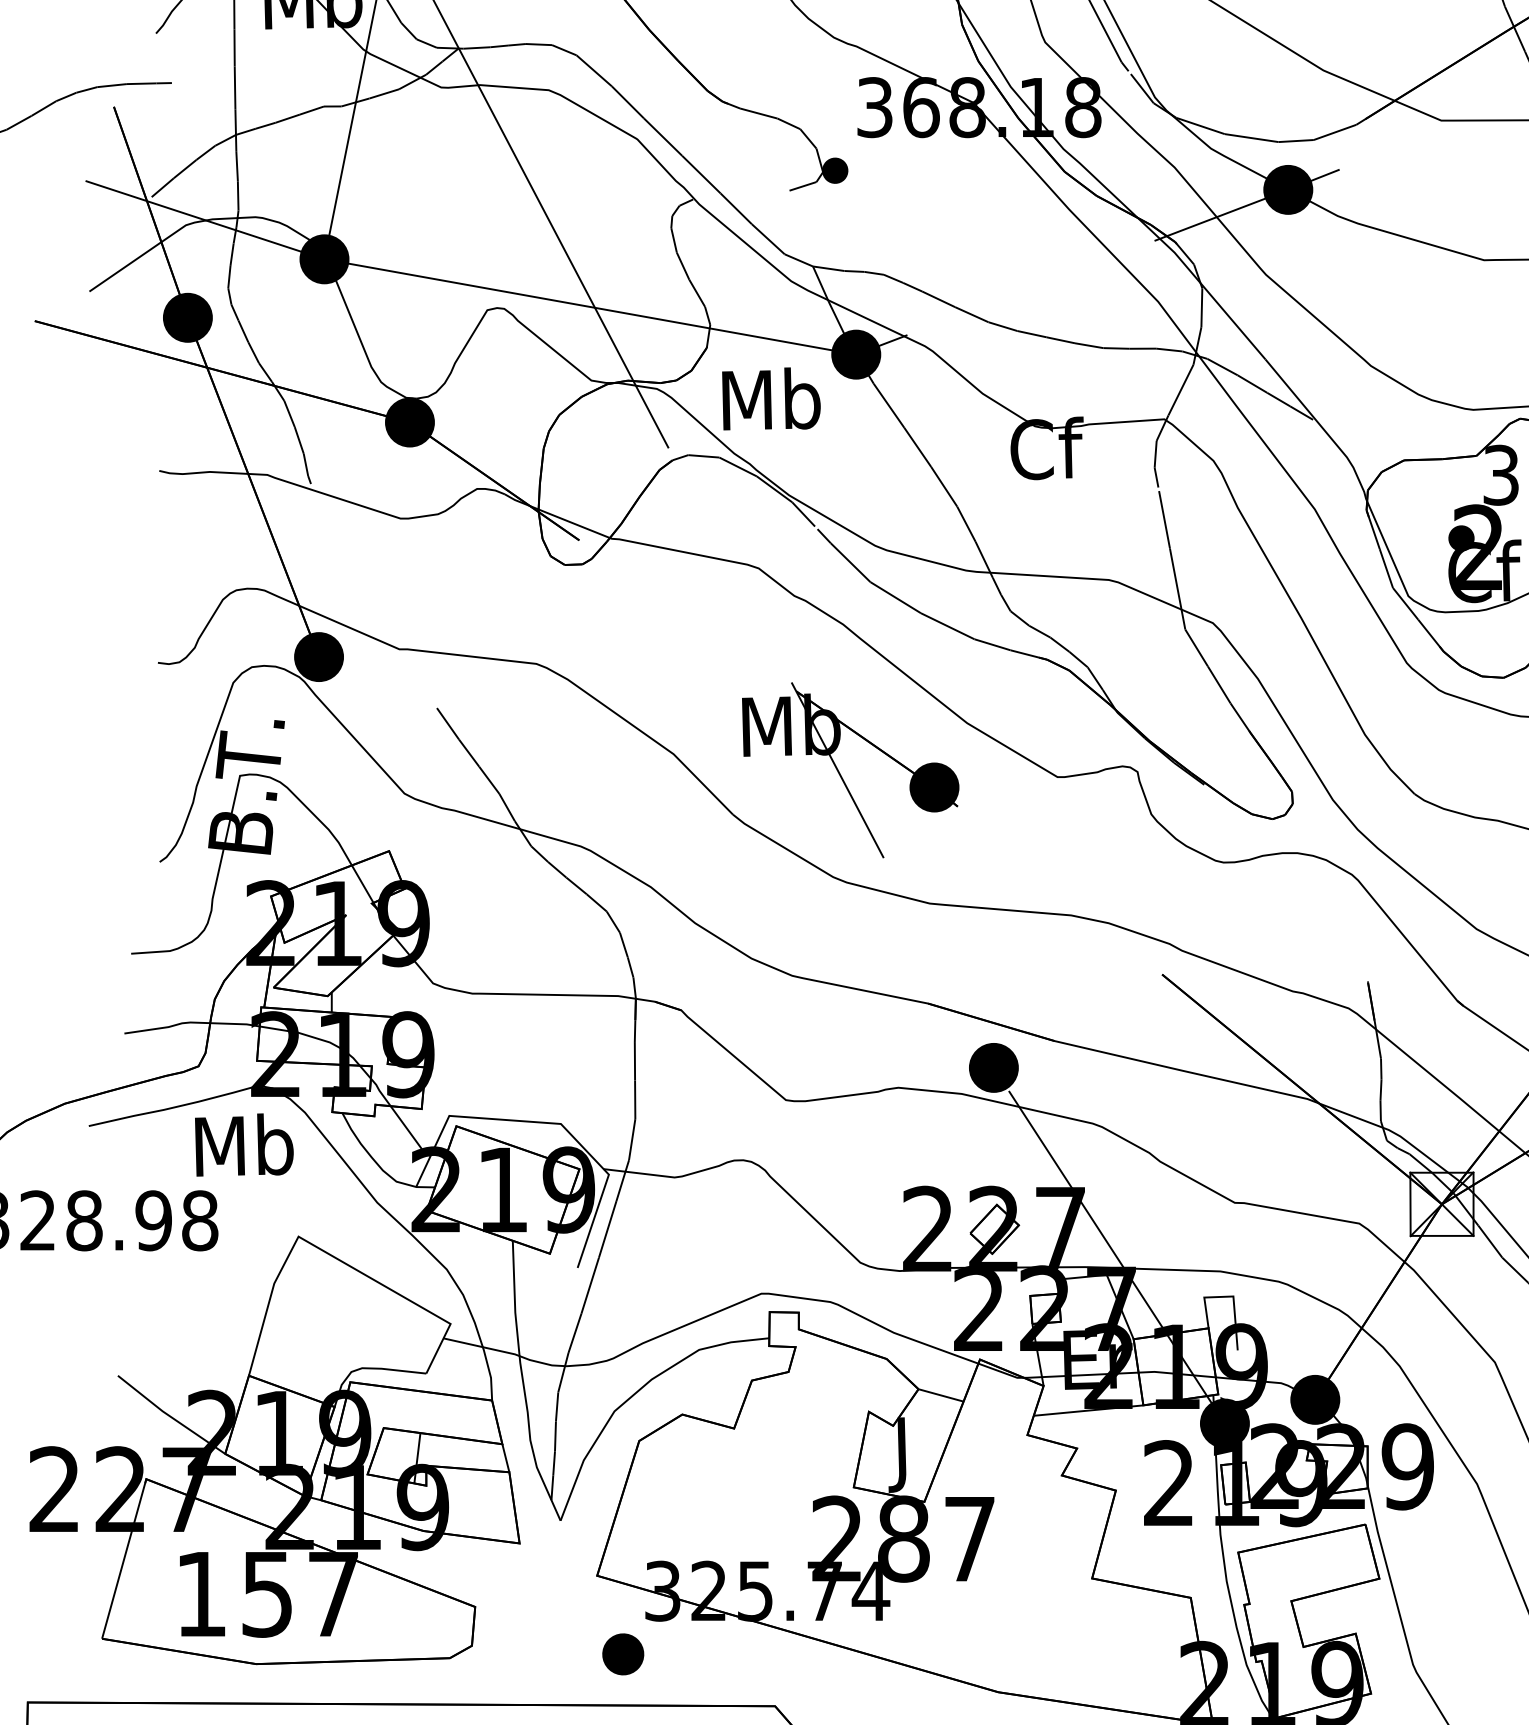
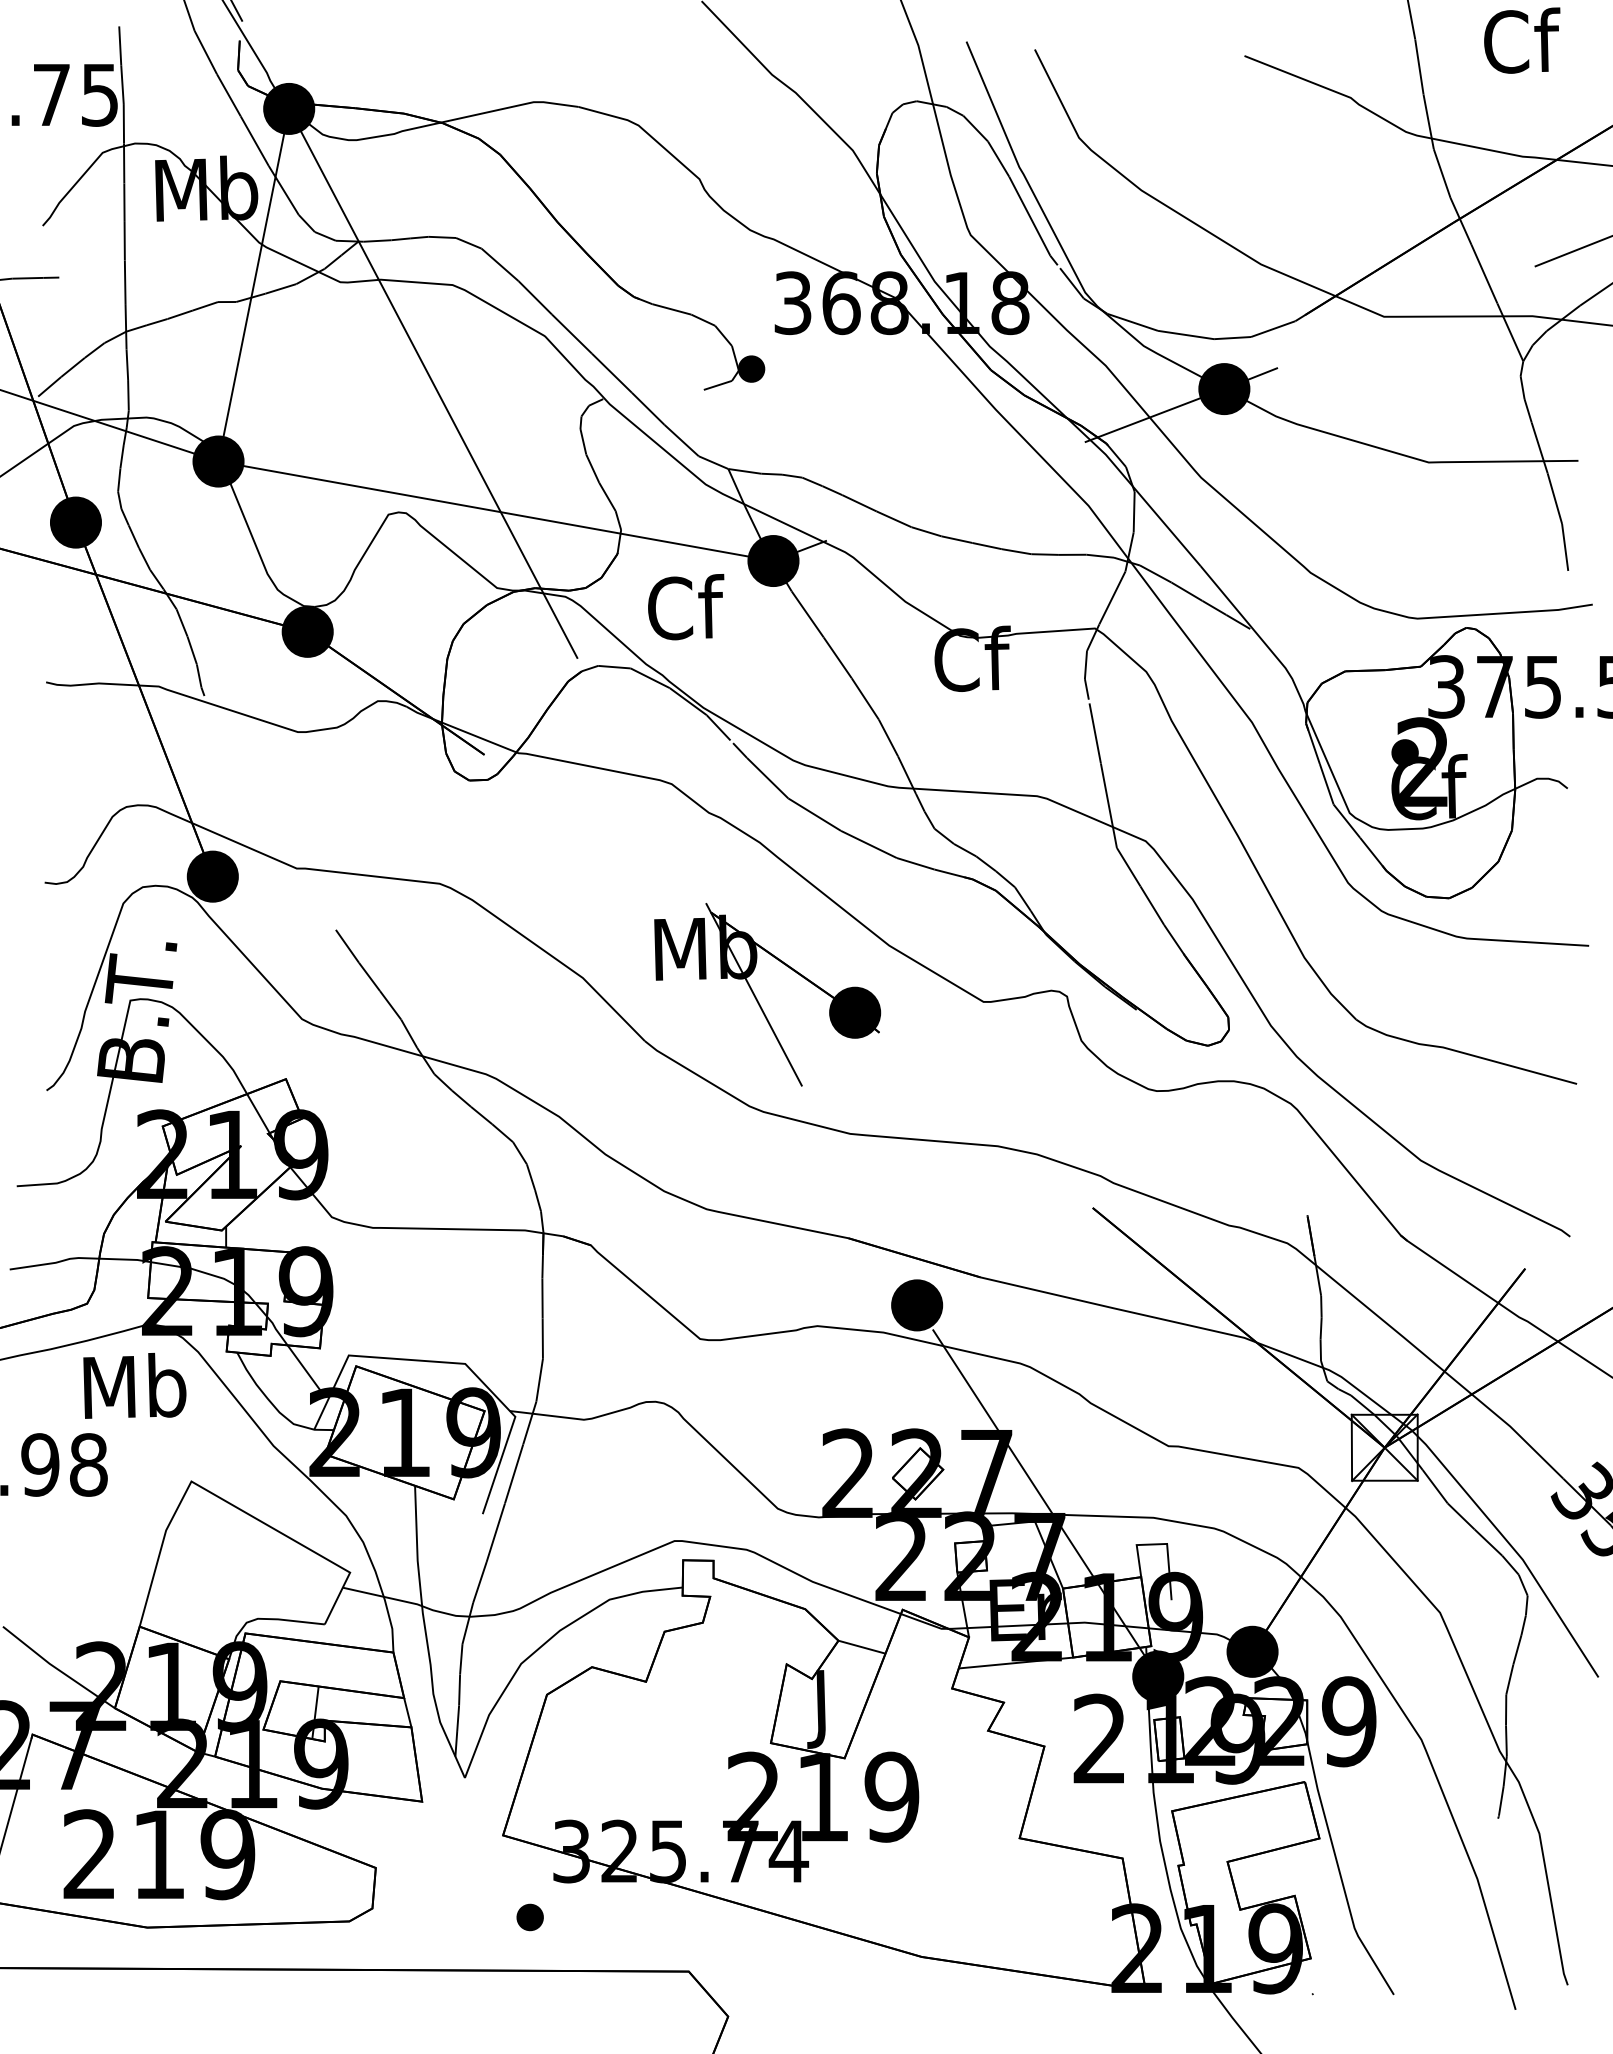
text: (770, 399) -> (684, 607), Mb -> Cf
text: (936, 1538) -> (857, 1796), 287 -> 219
text: (267, 1594) -> (159, 1854), 157 -> 219
part: (622, 1654) -> (529, 1917), size x0.62

